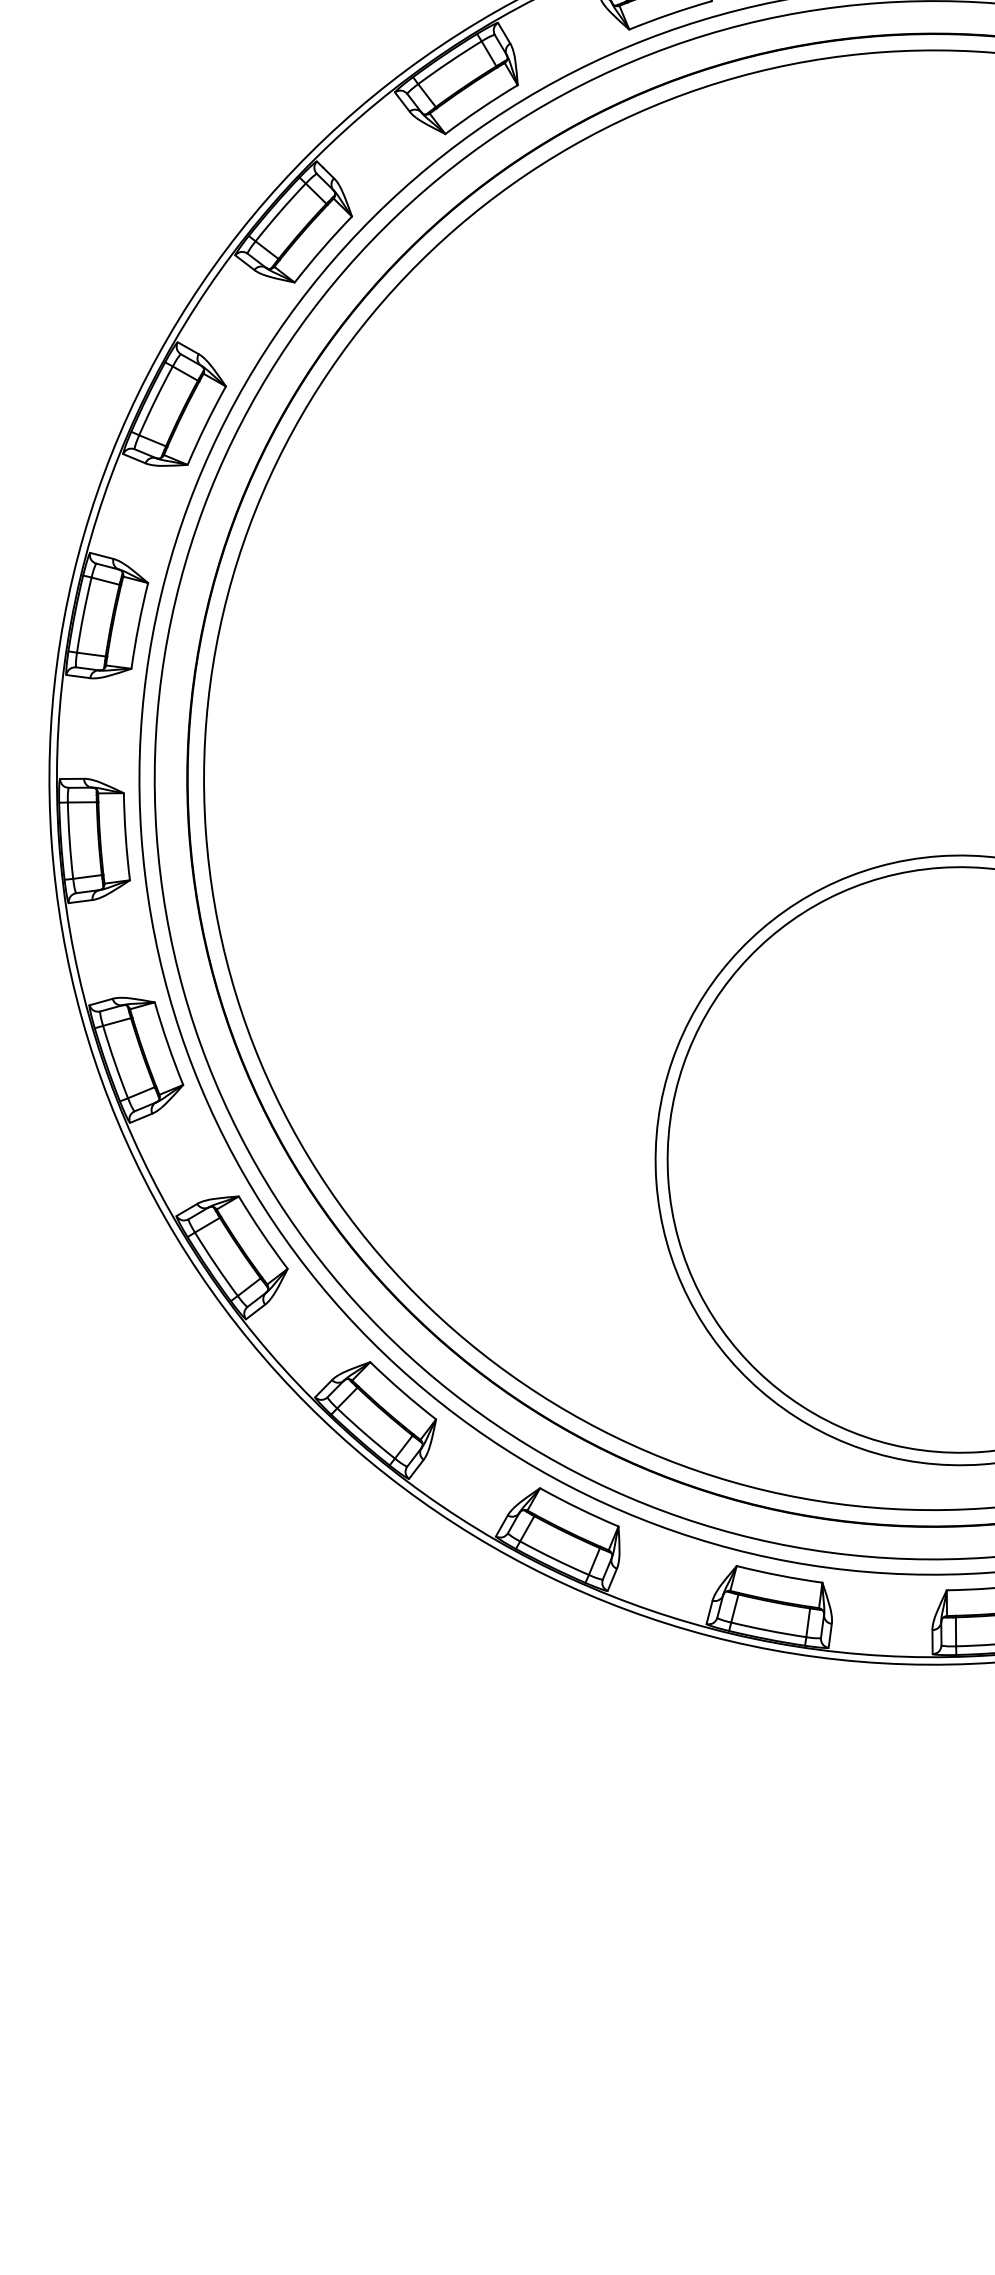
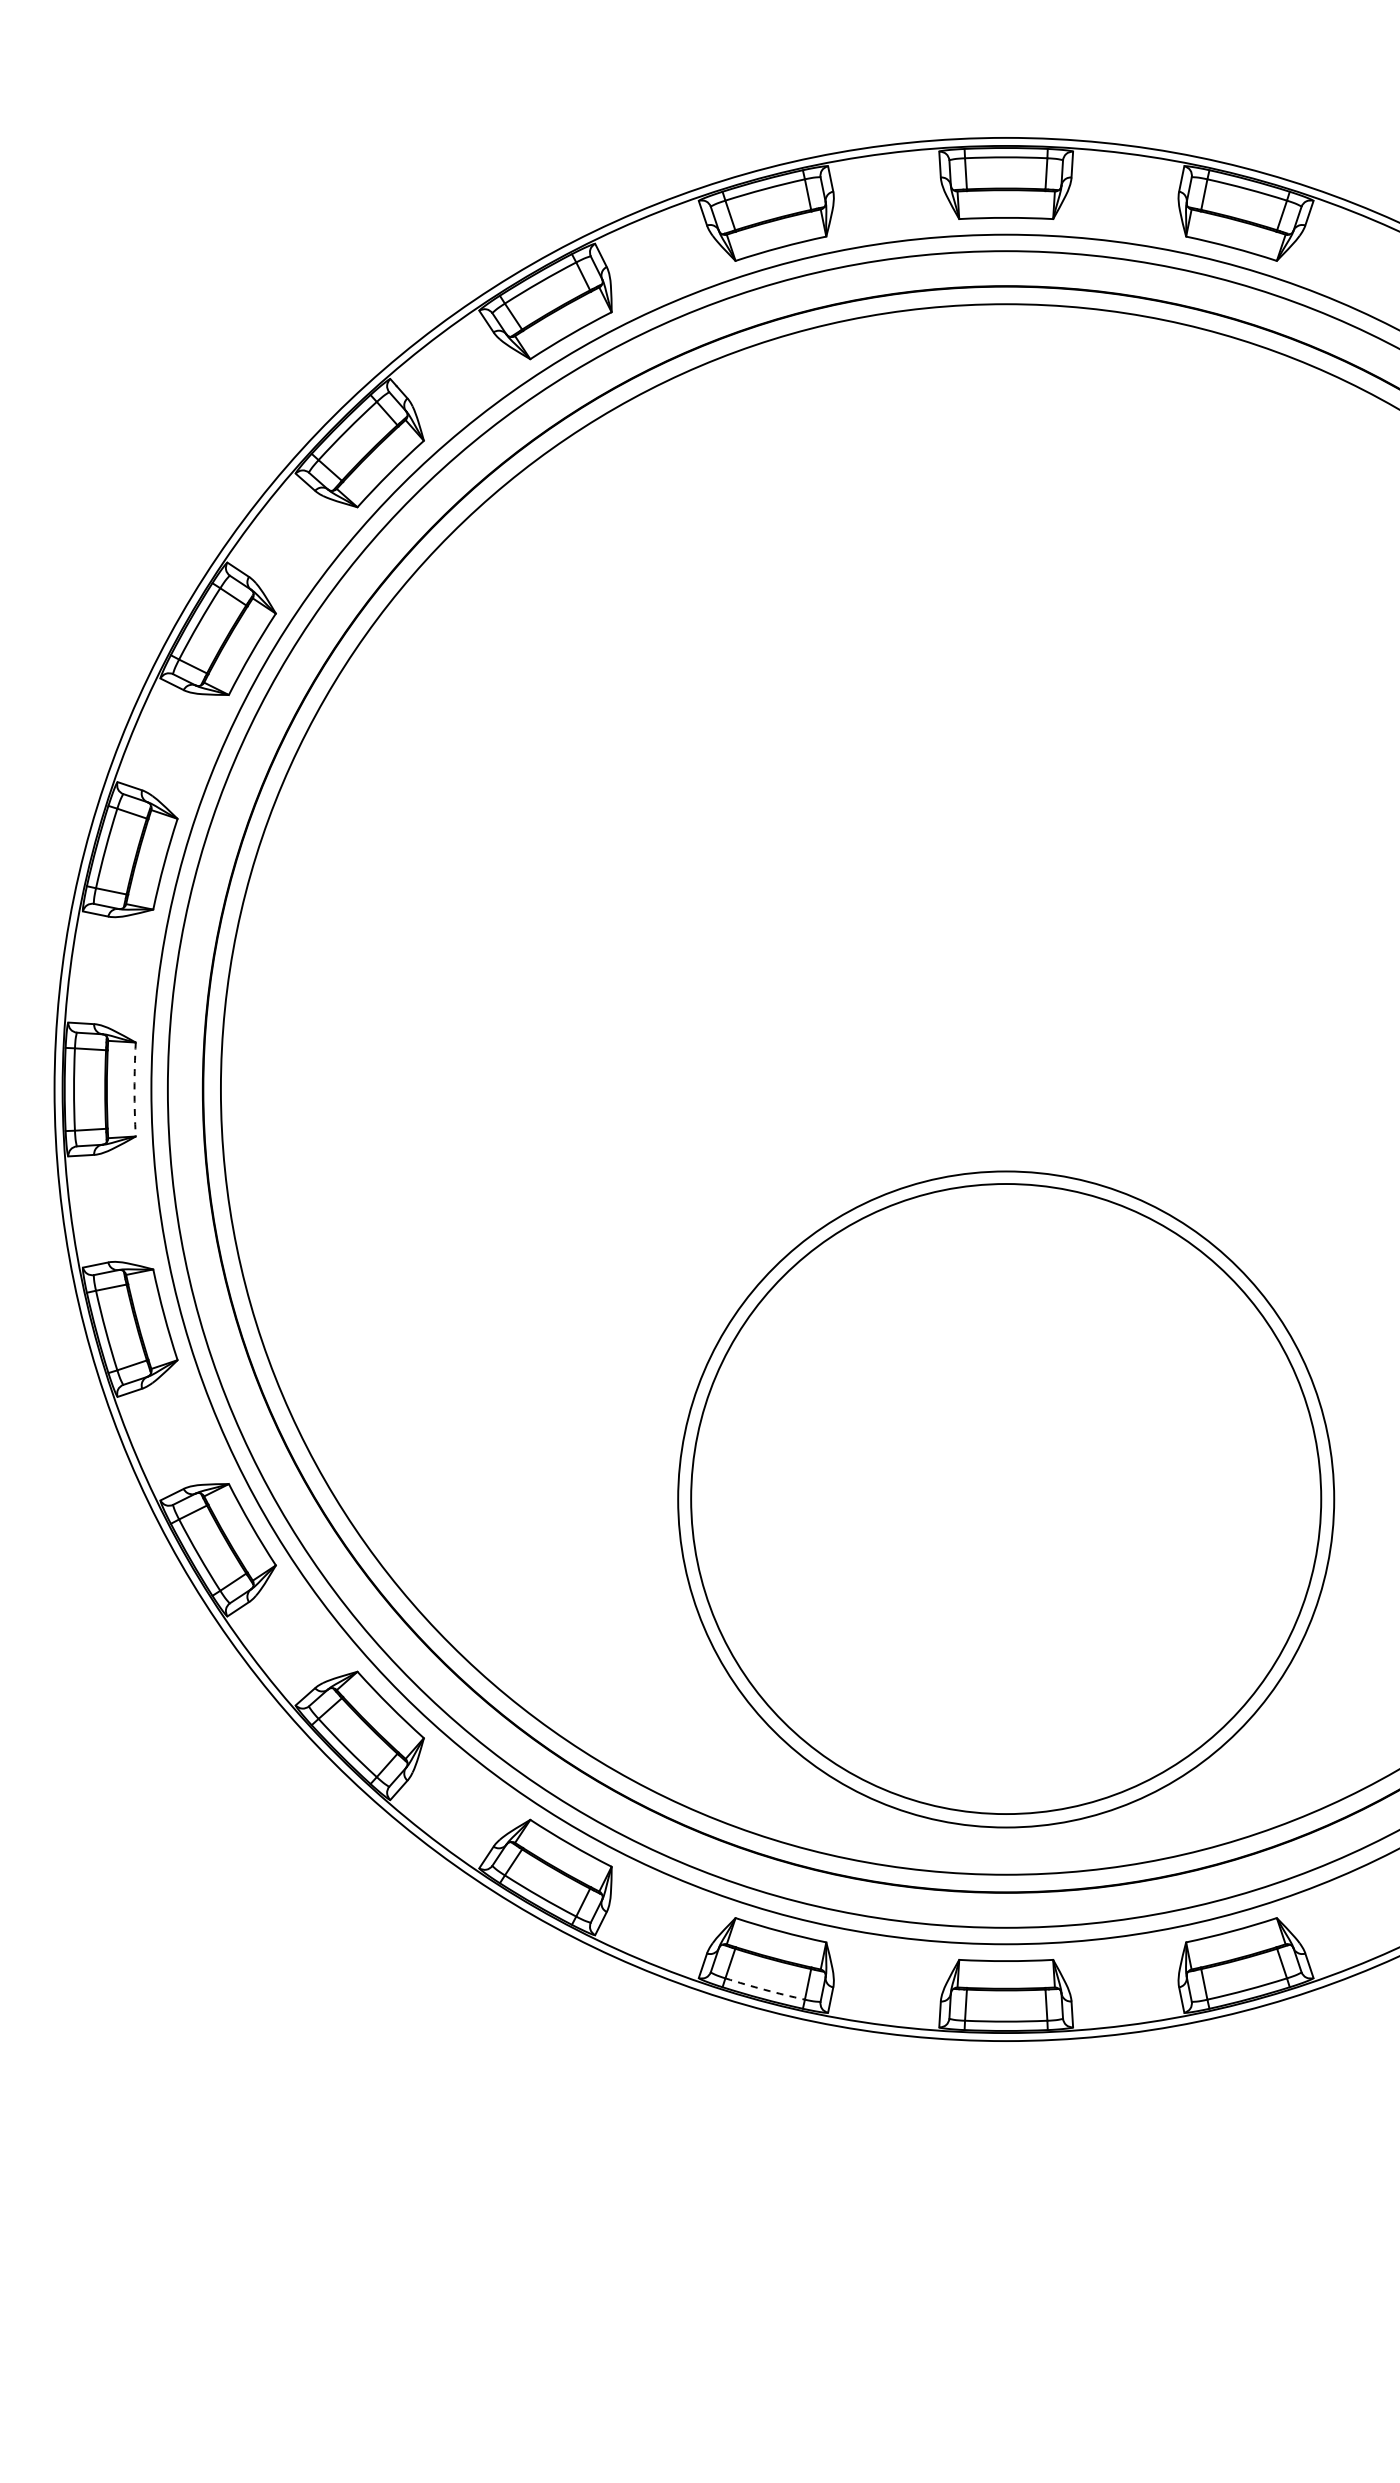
arc: (125, 836) -> (134, 1089), solid -> dashed
arc: (768, 1630) -> (764, 1989), solid -> dashed

